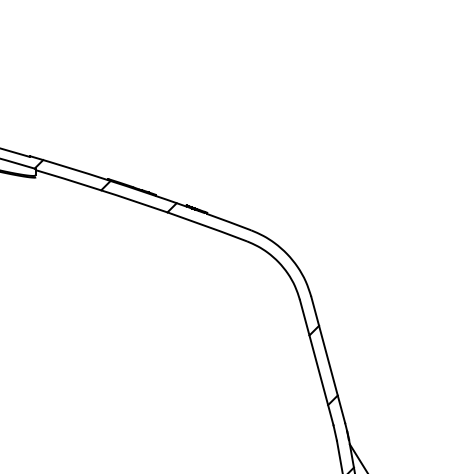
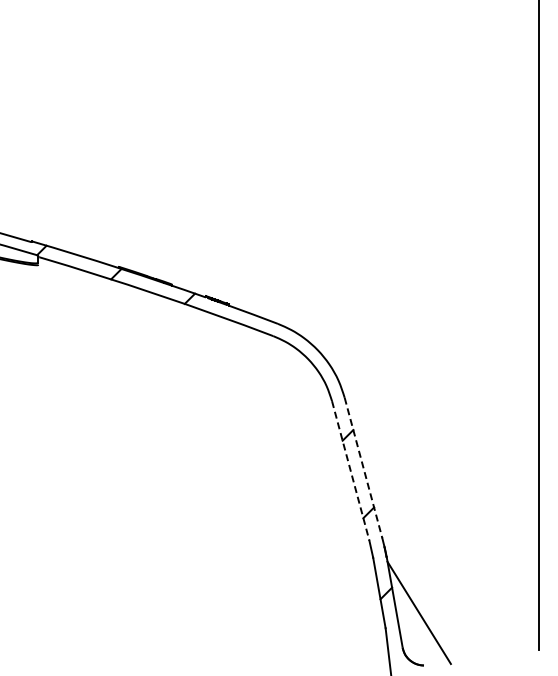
line: (328, 360) -> (363, 468), solid -> dashed
line: (316, 363) -> (350, 471), solid -> dashed

